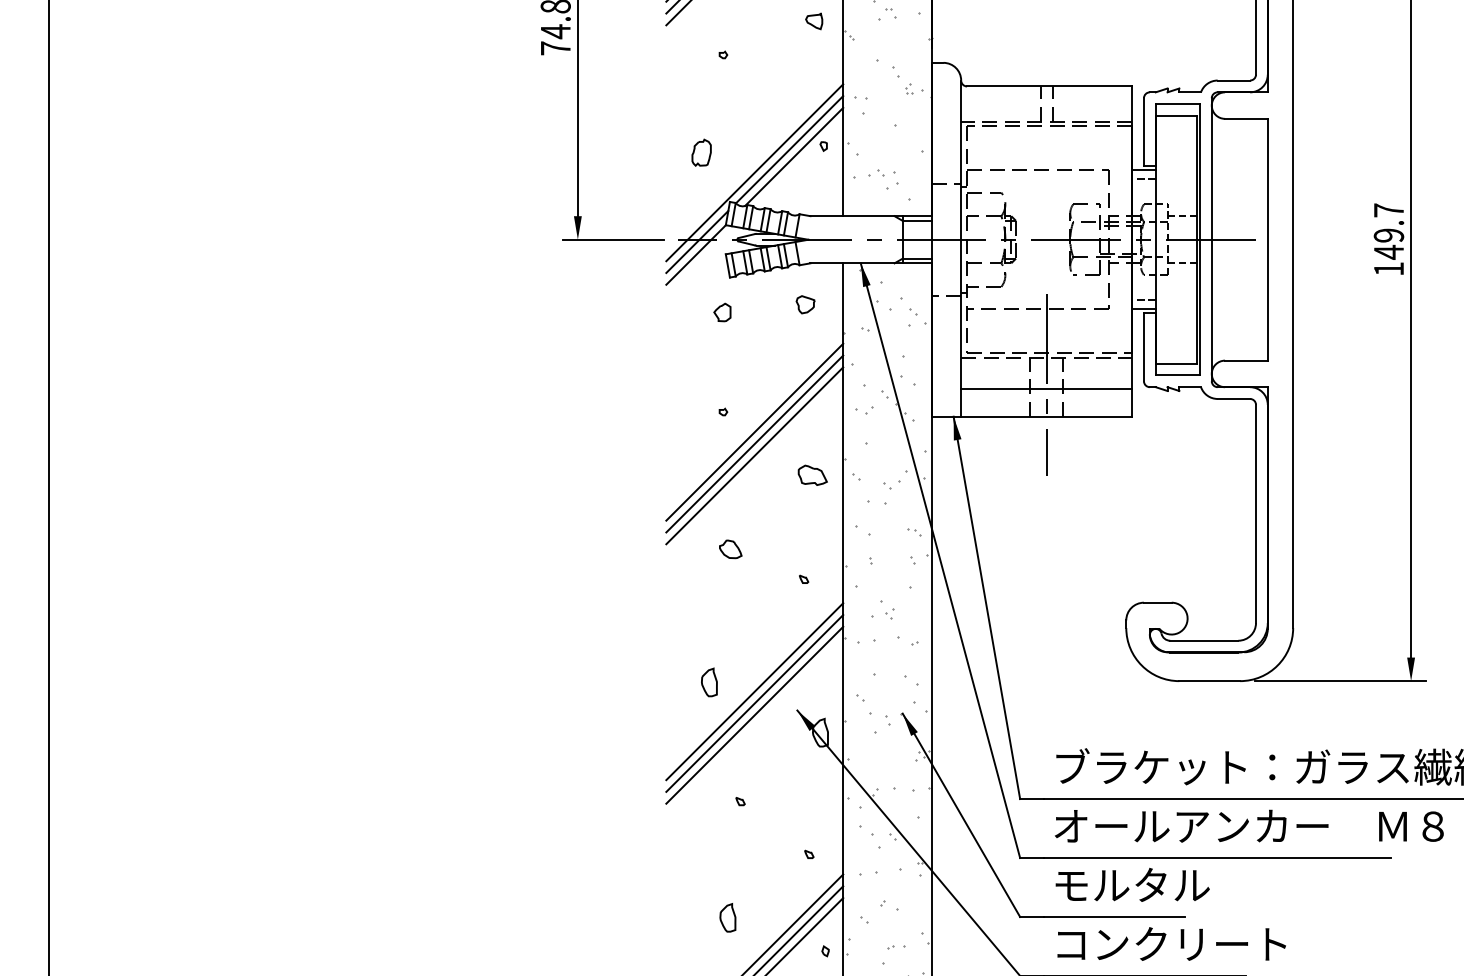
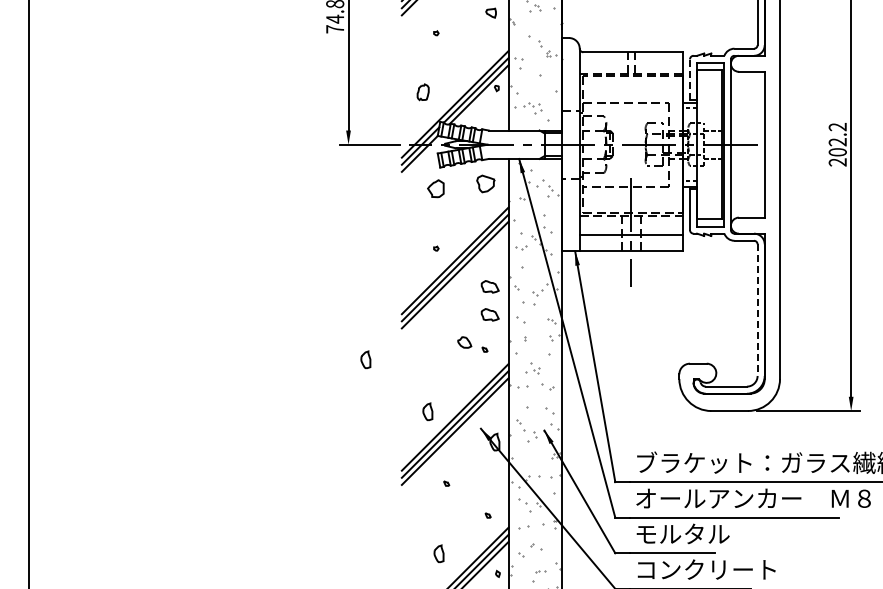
line: (1144, 131) -> (690, 79), solid -> dashed
text: (1388, 239) -> (837, 144), 149.7 -> 202.2
part: (804, 303) -> (485, 183), size x1.6
part: (722, 312) -> (435, 188), size x1.6
line: (1255, 514) -> (757, 310), solid -> dashed
part: (811, 521) -> (489, 314), added
part: (730, 549) -> (464, 342), moved
part: (606, 595) -> (365, 359), added

